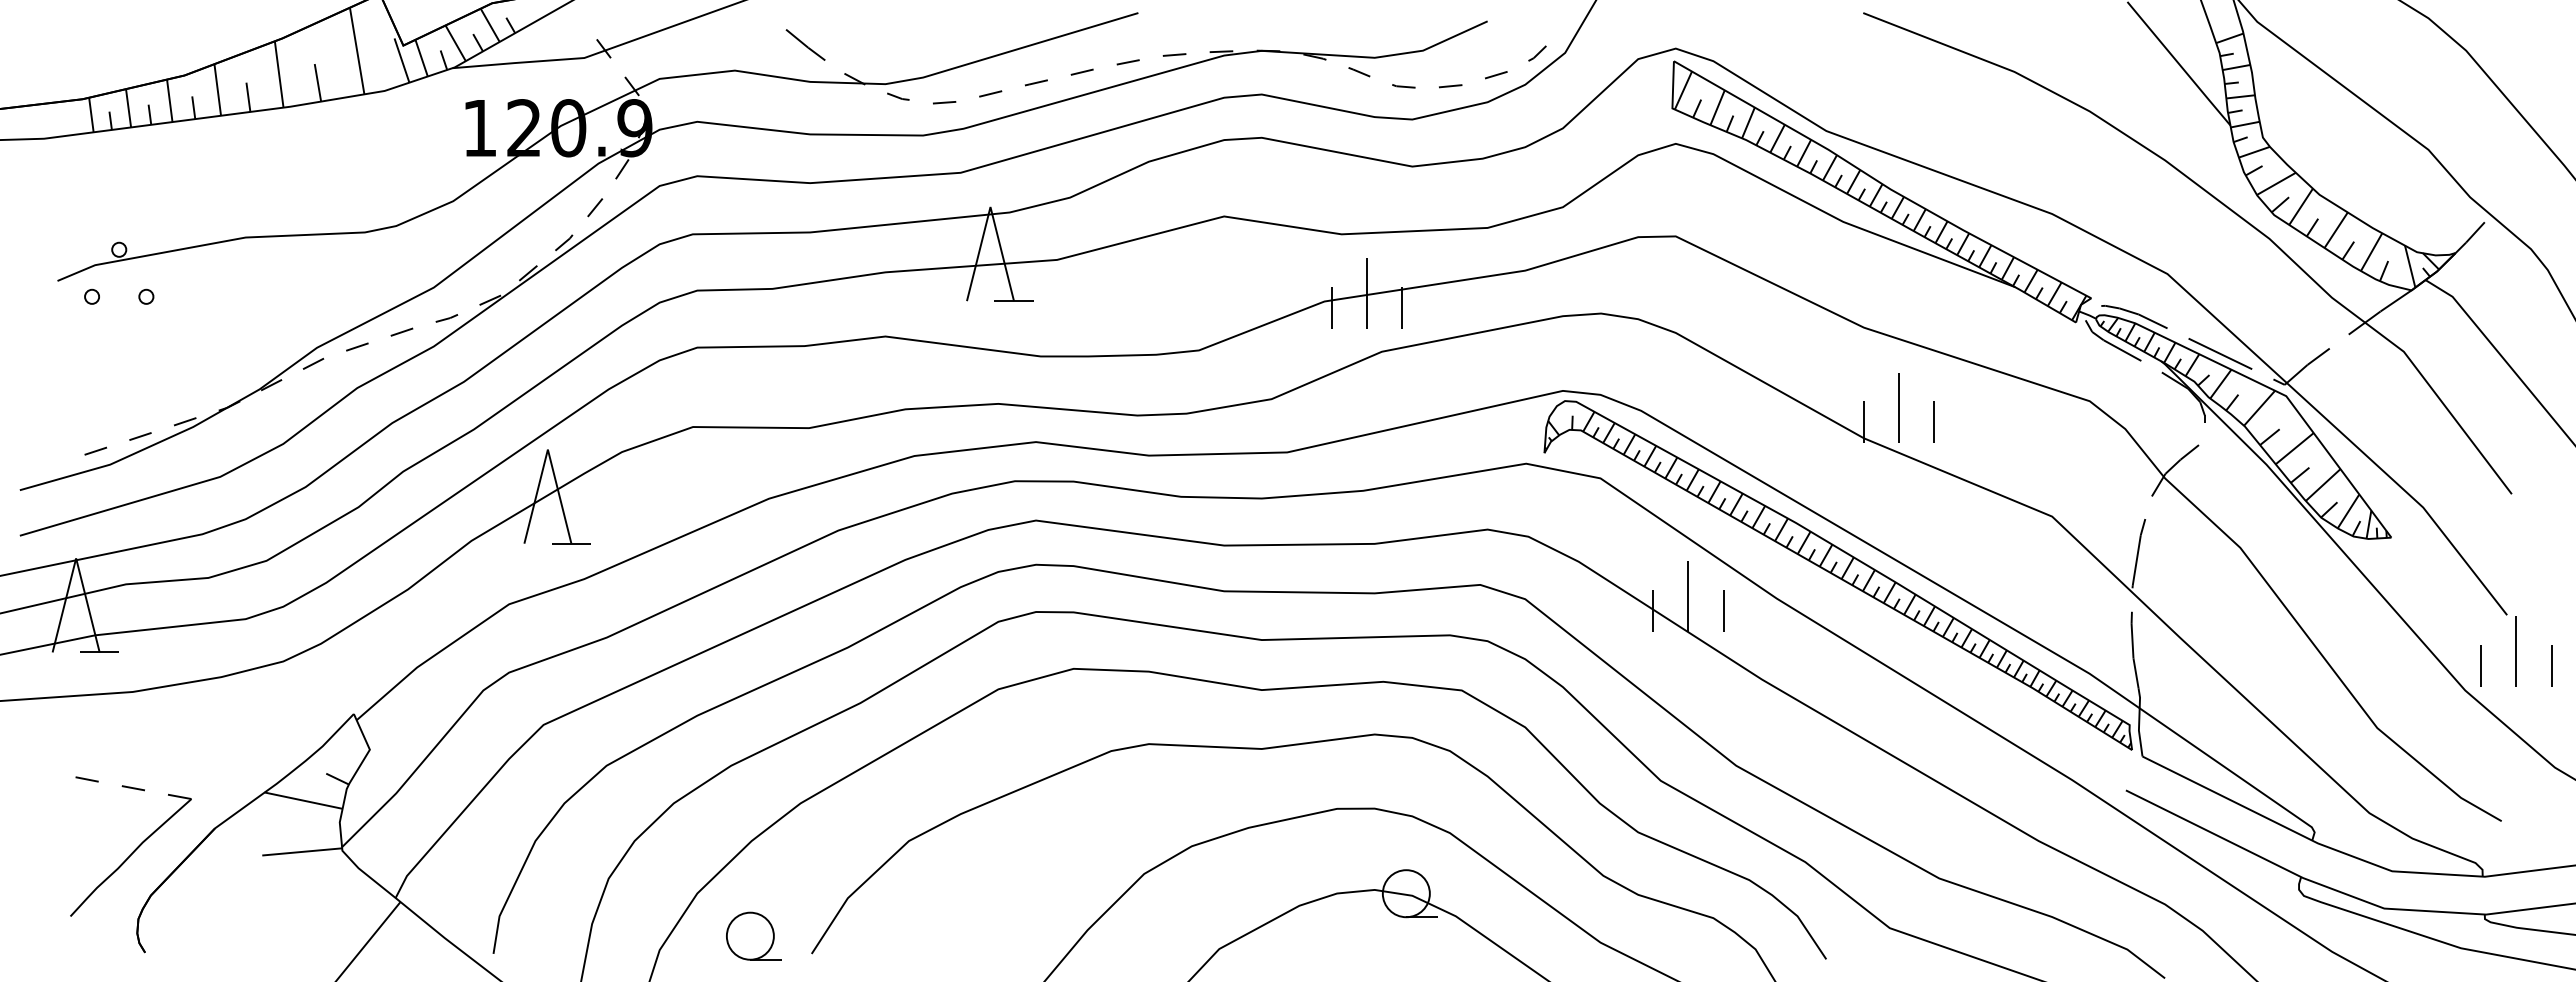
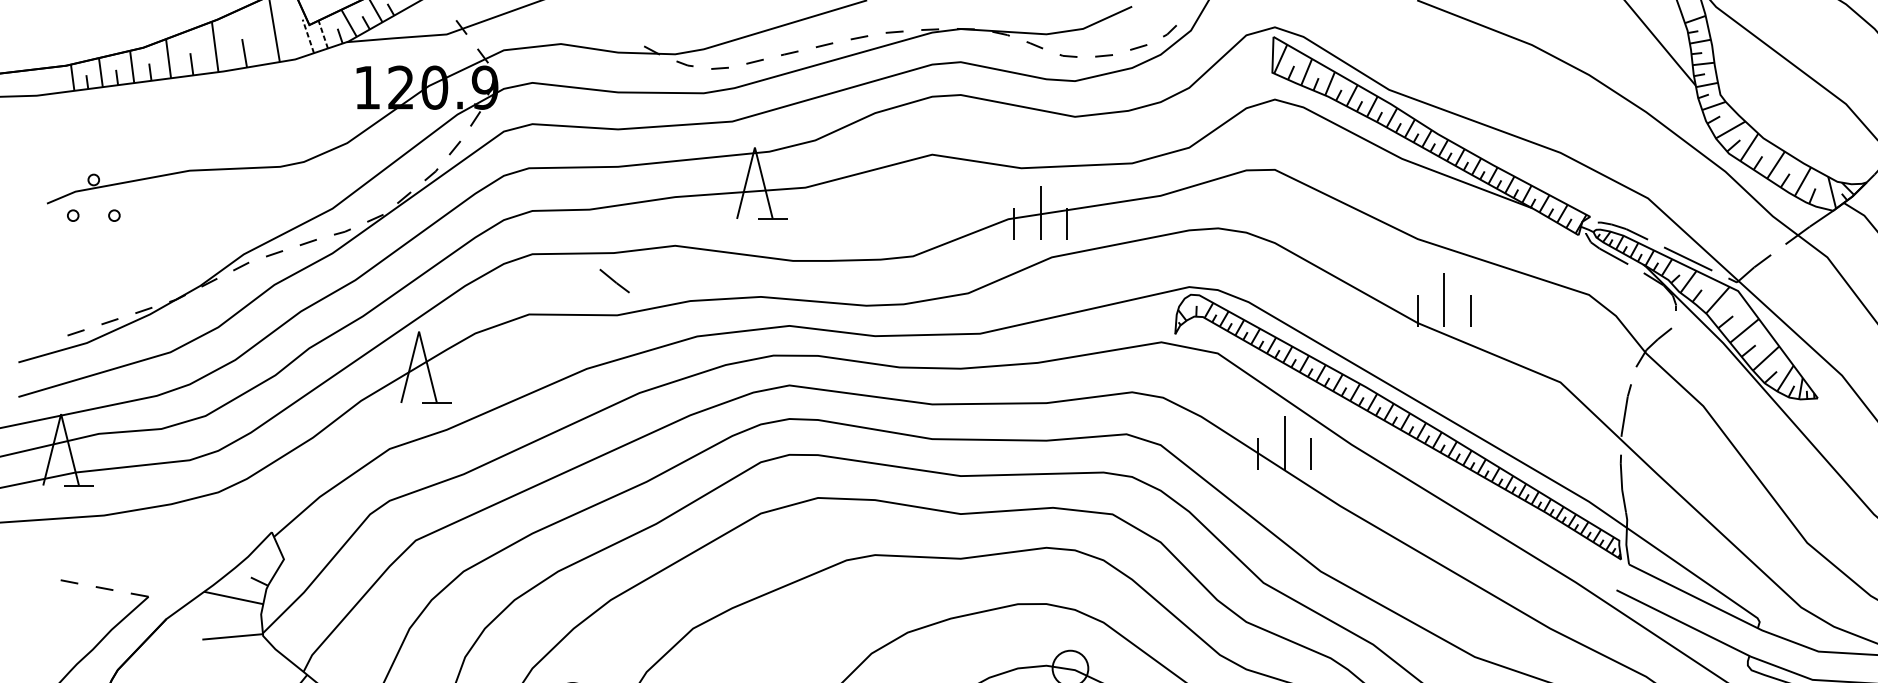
line: (805, 44) -> (614, 280), moved
line: (421, 57) -> (323, 34), solid -> dashed
line: (401, 60) -> (307, 36), solid -> dashed

